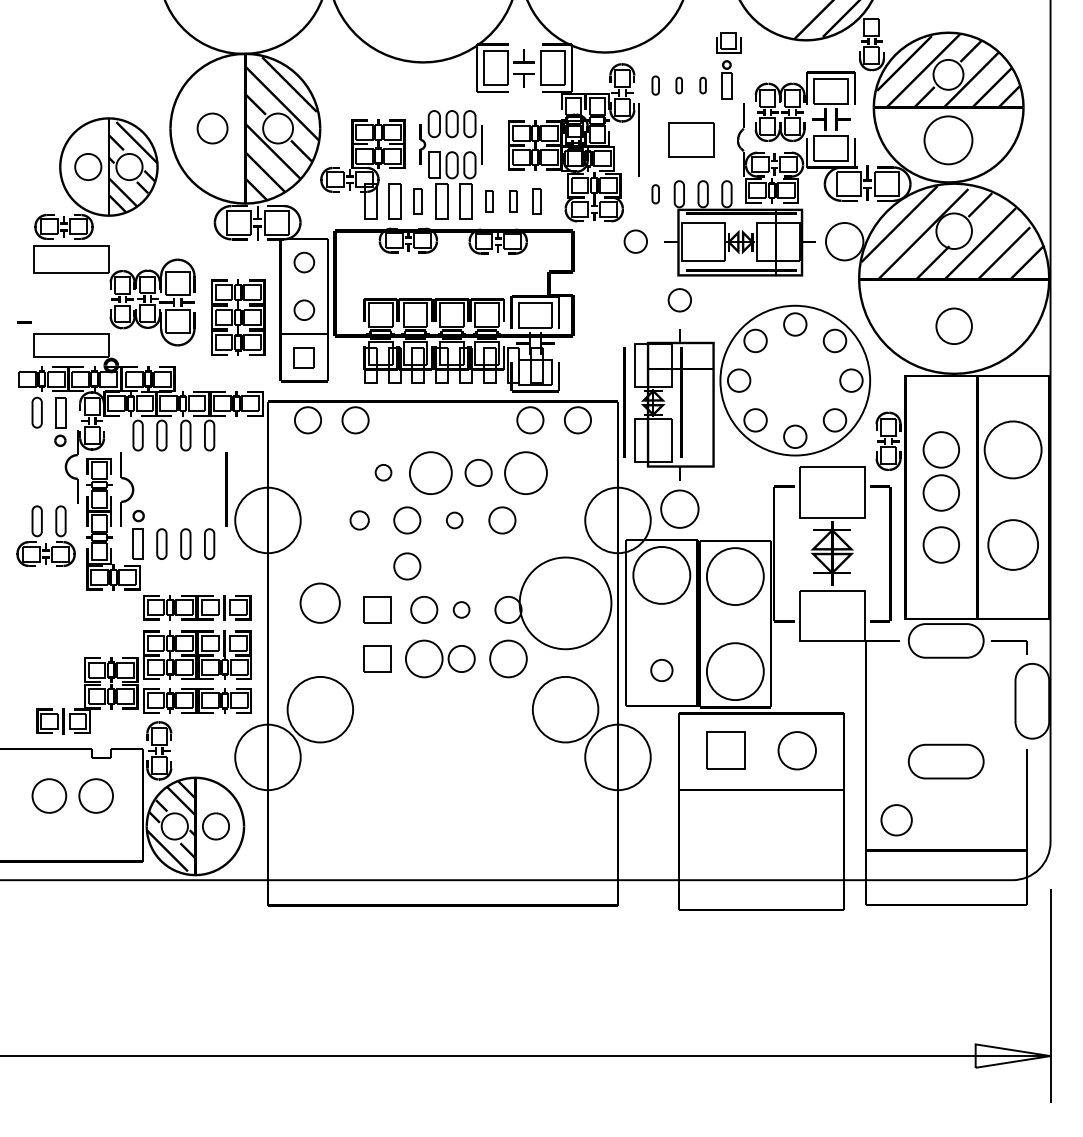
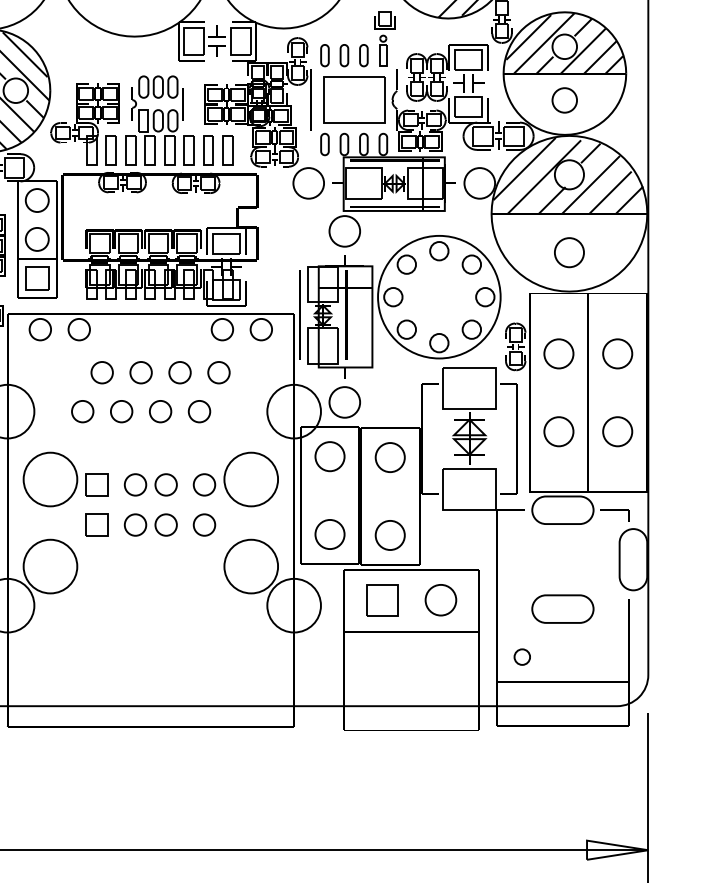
part: (655, 85) -> (324, 55), size x1.43
part: (678, 85) -> (343, 55), size x1.67
part: (702, 85) -> (363, 55), size x1.67
part: (691, 139) -> (354, 99), size x1.67
circle: (948, 140) -> (564, 100), size x0.62
part: (655, 194) -> (324, 144), size x1.43
part: (417, 201) -> (129, 150), size x1.43
part: (489, 201) -> (188, 150), size x1.67
part: (513, 201) -> (208, 150), size x1.67
part: (536, 201) -> (227, 150), size x1.43
circle: (635, 241) -> (308, 183), size x1.67
circle: (304, 262) -> (37, 200), size x1.43
circle: (679, 300) -> (344, 231), size x1.67
circle: (304, 310) -> (37, 239), size x1.43
part: (303, 357) -> (36, 278), size x1.43
circle: (1012, 449) -> (617, 353), size x0.62
circle: (383, 472) -> (102, 372), size x1.67
circle: (431, 472) -> (141, 372), size x0.62
circle: (526, 472) -> (219, 372), size x0.62
circle: (940, 492) -> (558, 388), removed
circle: (359, 520) -> (82, 411), size x1.43
circle: (454, 520) -> (160, 411), size x1.67
circle: (1012, 544) -> (617, 431), size x0.71
circle: (407, 566) -> (121, 449), removed
circle: (661, 575) -> (329, 456), size x0.62
circle: (735, 576) -> (390, 457), size x0.62
circle: (319, 602) -> (49, 478), size x1.67
circle: (565, 603) -> (251, 479), size x0.71
circle: (461, 609) -> (166, 484), size x1.67
circle: (424, 658) -> (135, 524), size x0.71
circle: (508, 658) -> (204, 524), size x0.71
circle: (661, 670) -> (329, 534), size x1.67
circle: (735, 671) -> (390, 535), size x0.62
circle: (896, 819) -> (522, 656), size x0.62

